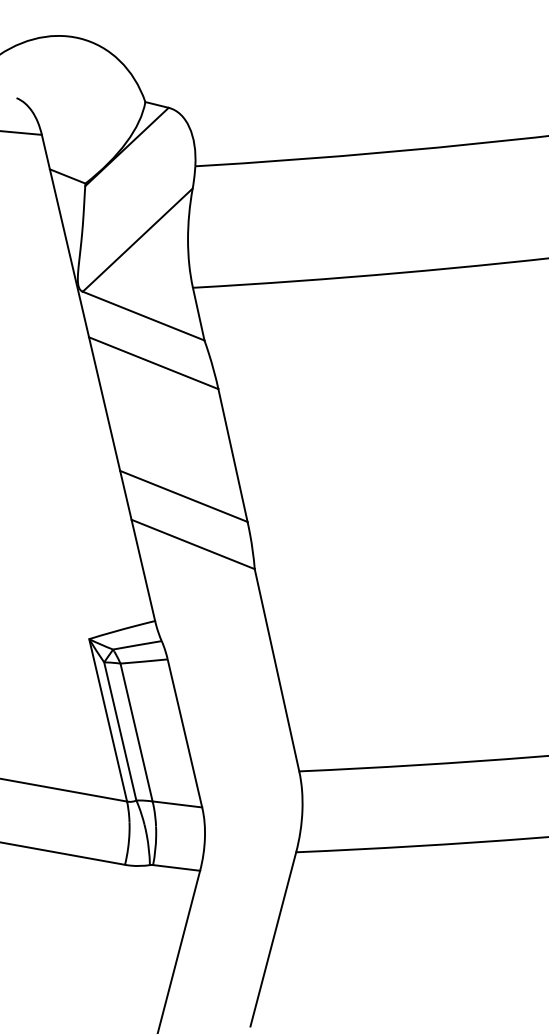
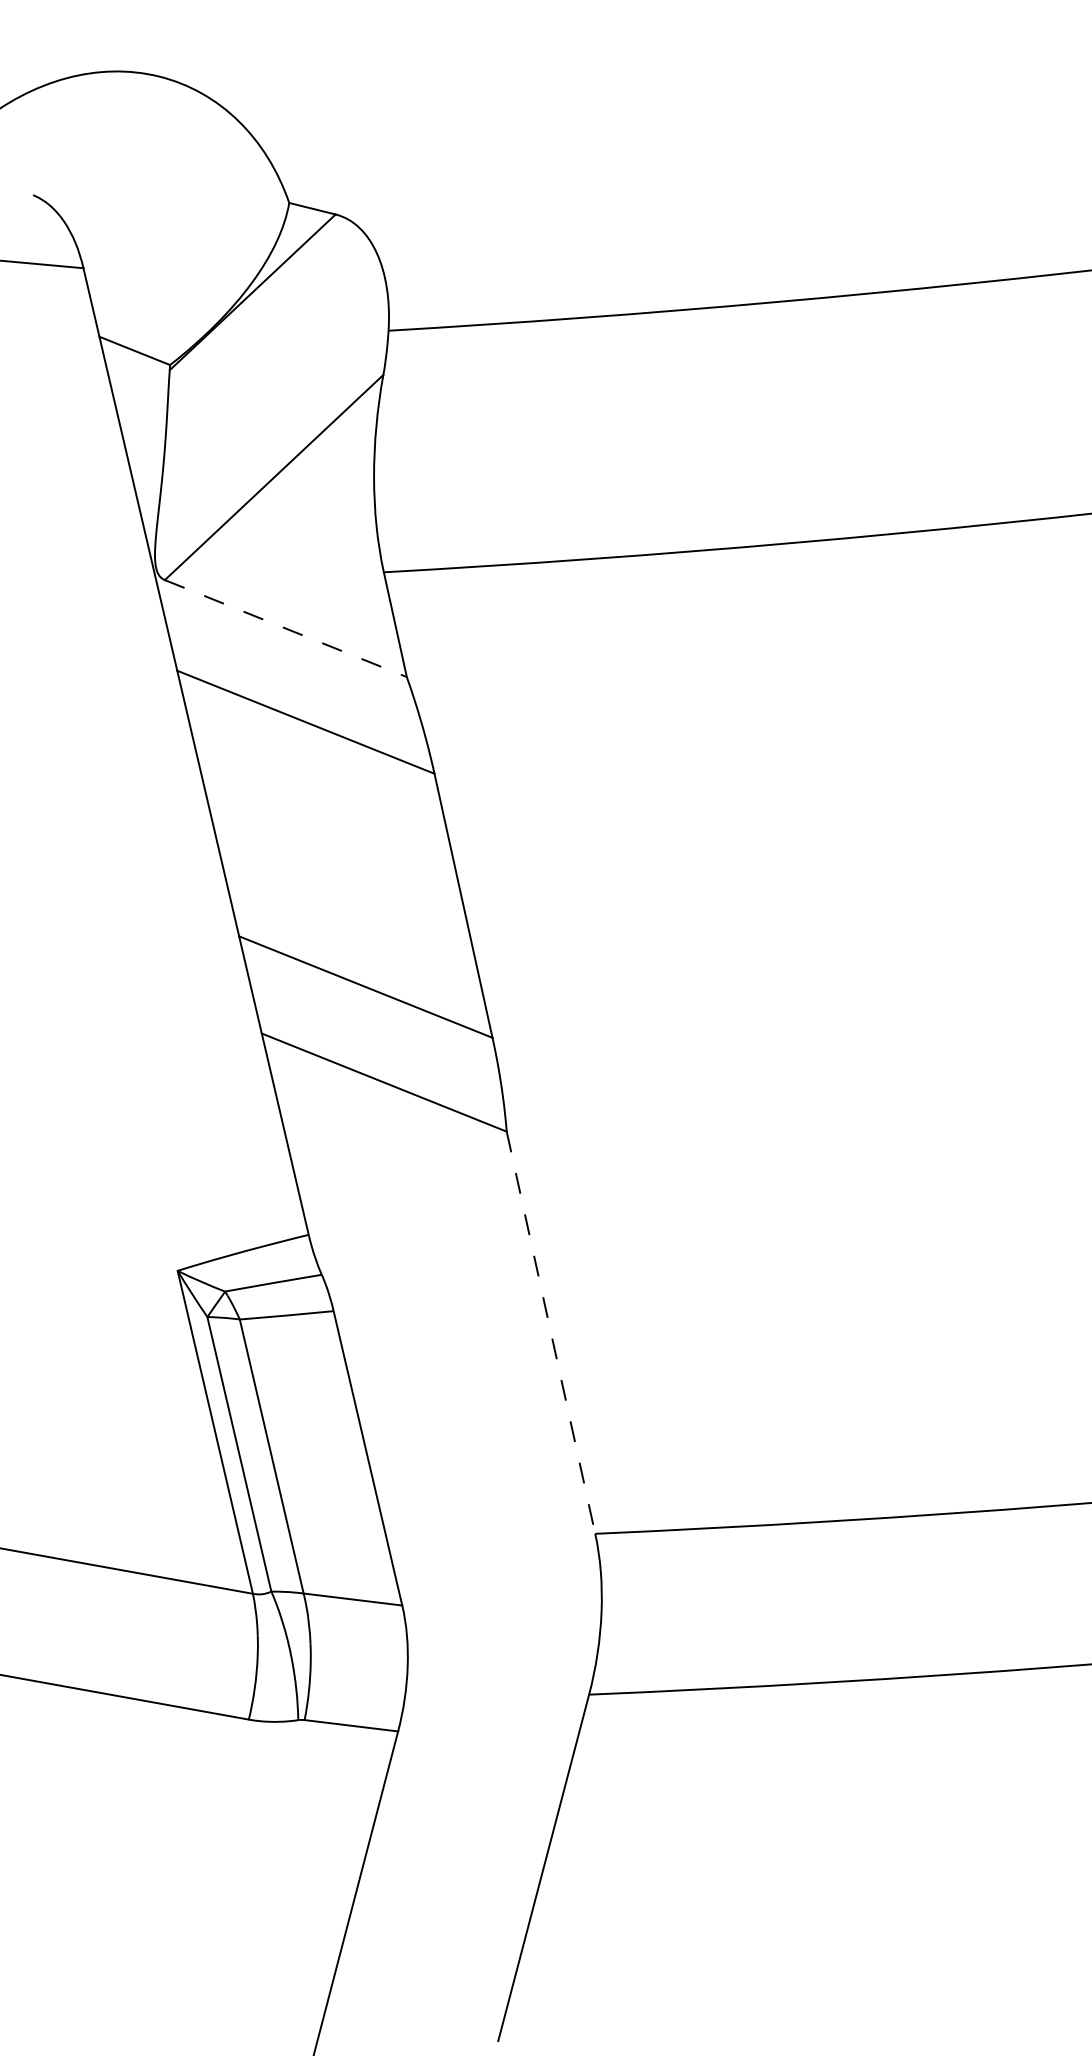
line: (143, 316) -> (285, 629), solid -> dashed
line: (277, 670) -> (551, 1333), solid -> dashed

